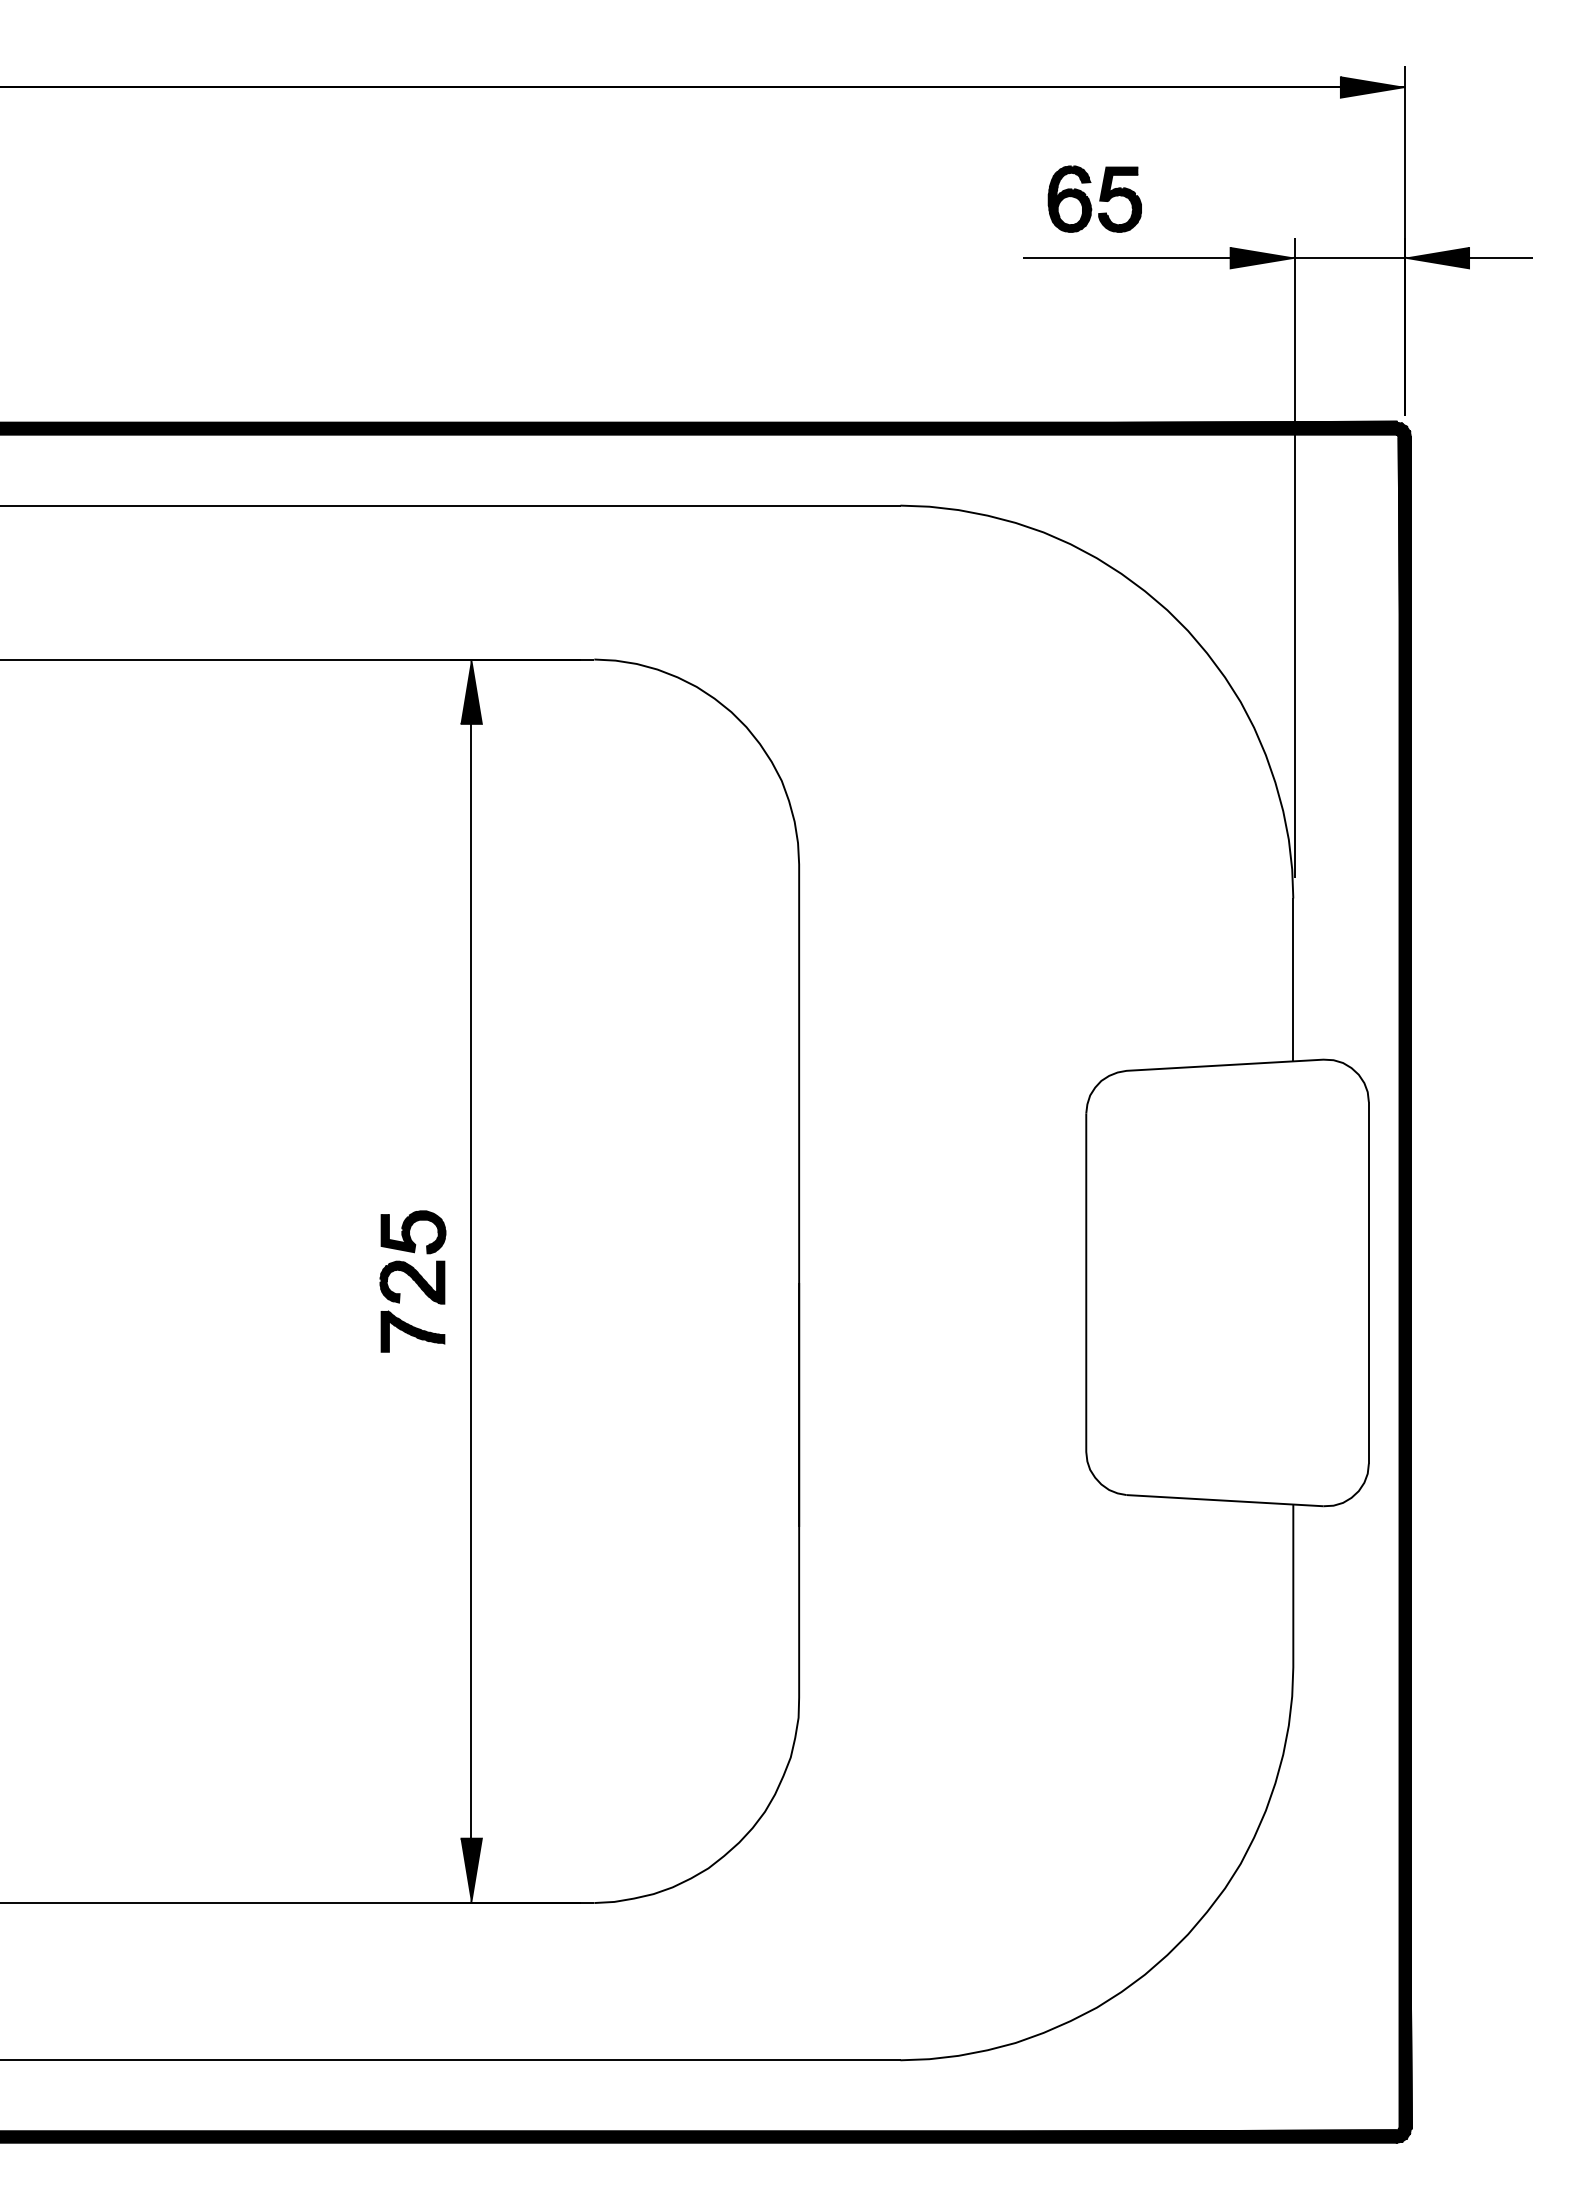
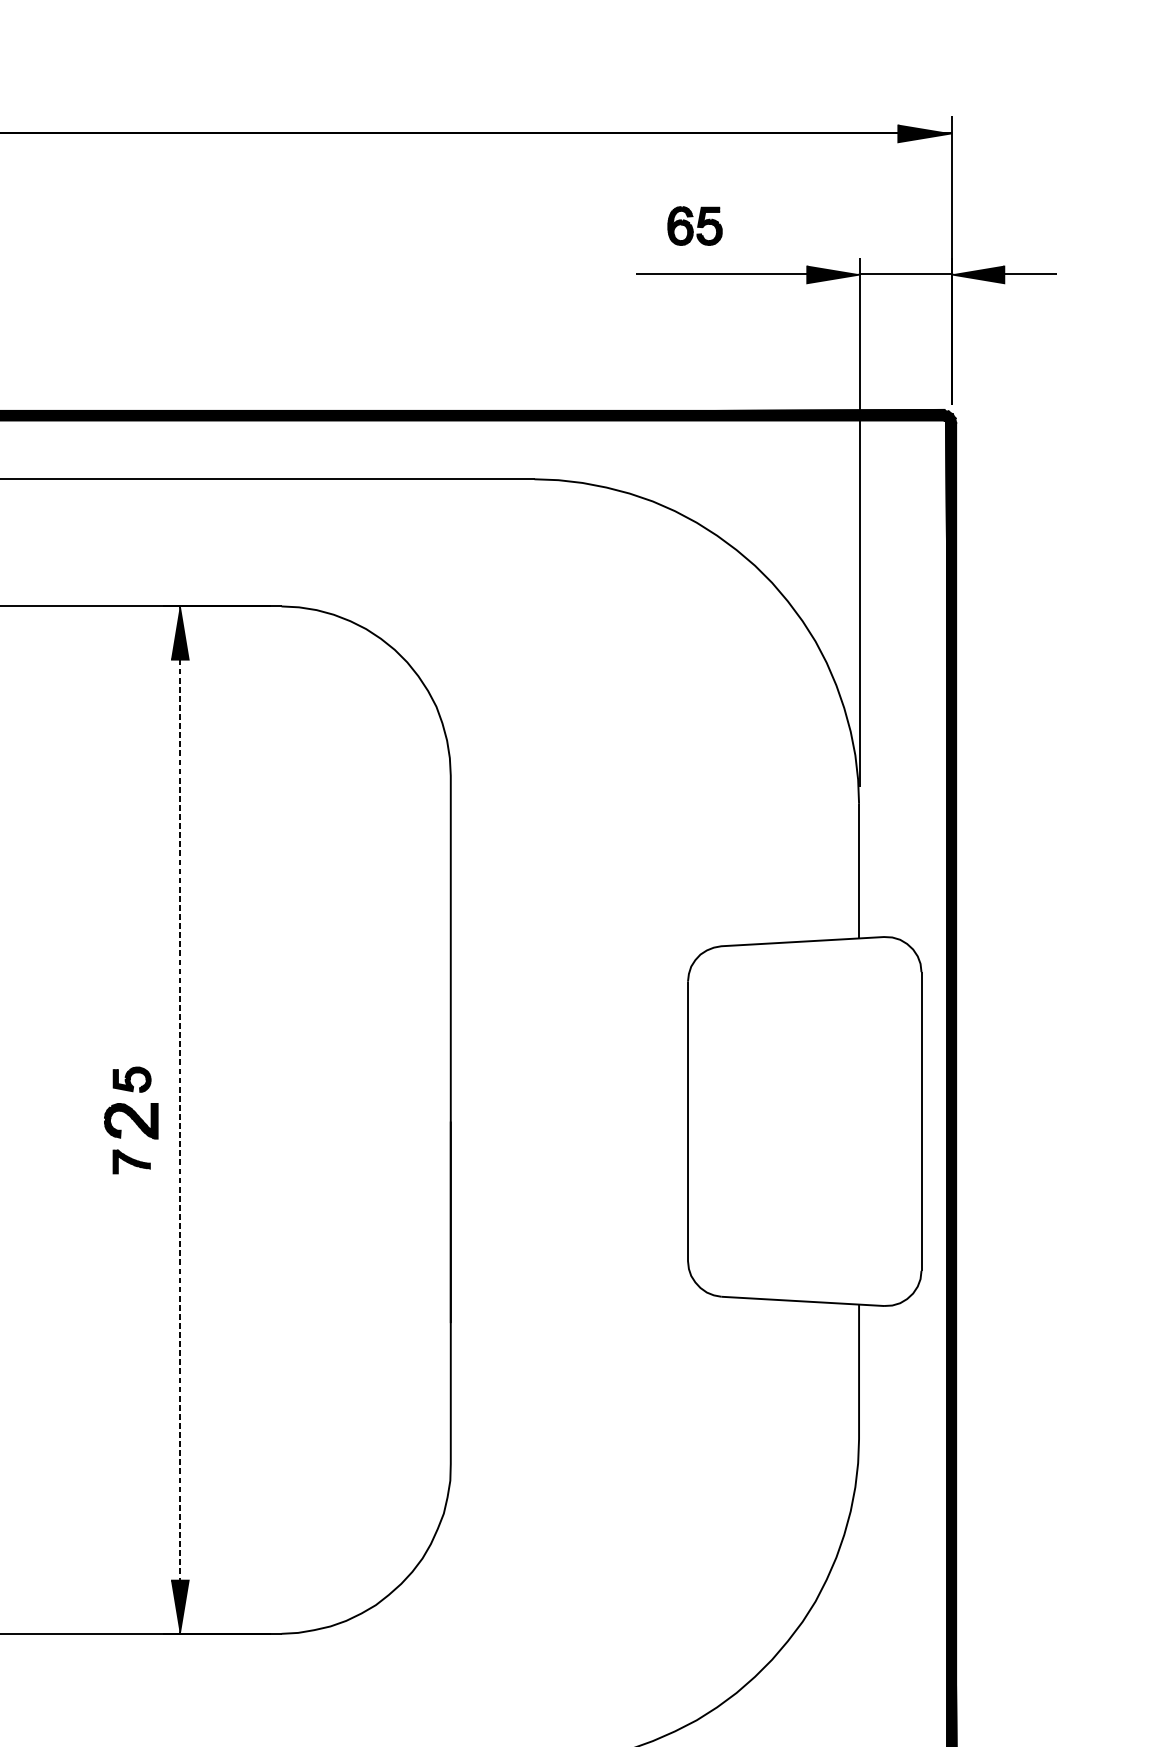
part: (1094, 198) -> (694, 225), size x0.7
part: (413, 1232) -> (132, 1079), size x0.7
line: (471, 1281) -> (180, 1120), solid -> dashed
part: (412, 1331) -> (131, 1161), size x0.7

